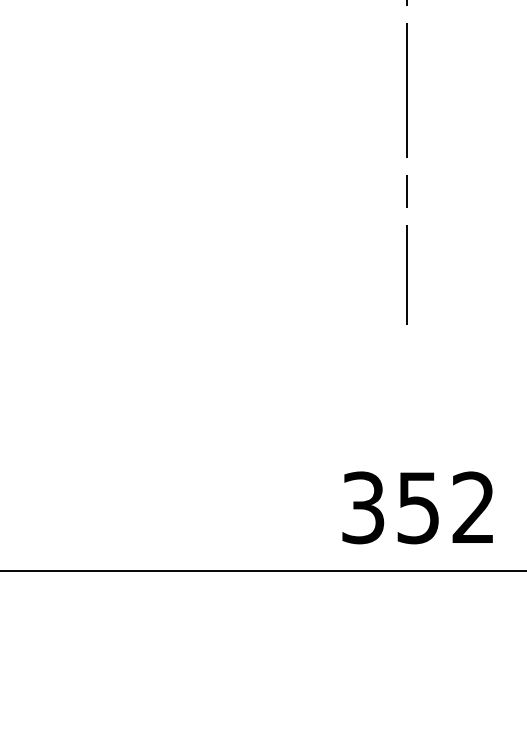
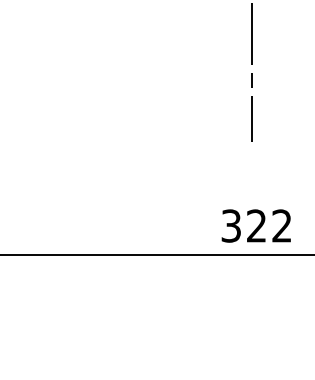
text: (418, 506) -> (256, 225), 352 -> 322

